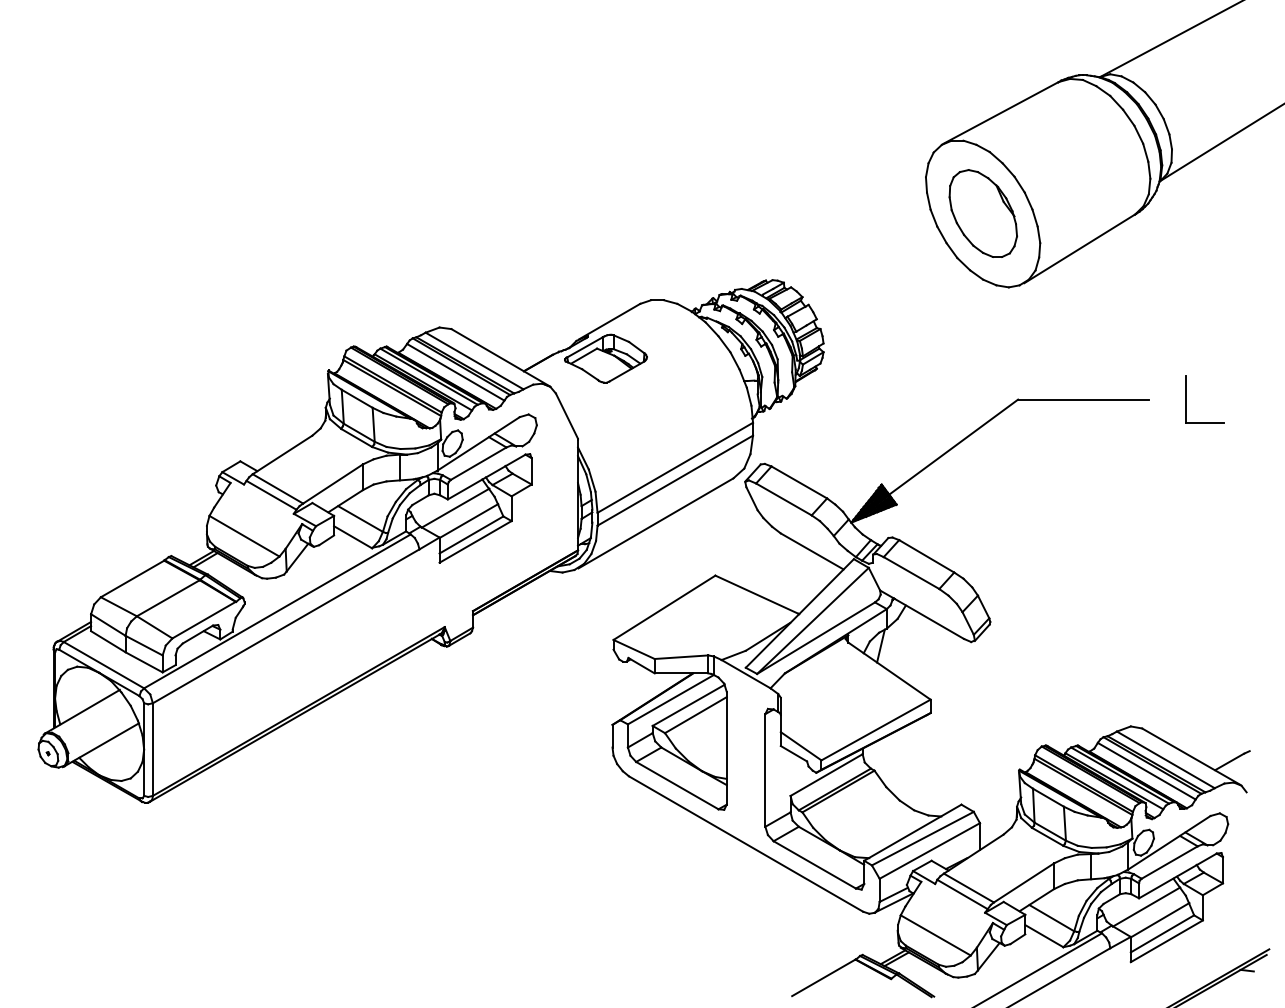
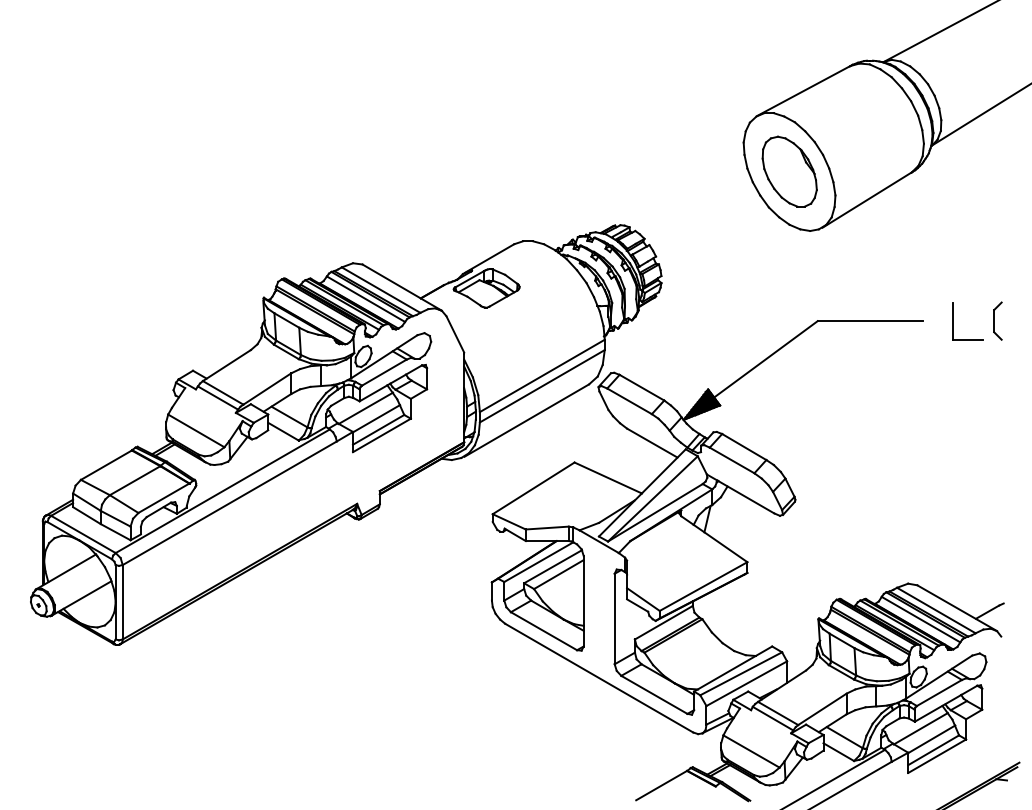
part: (1241, 398) -> (997, 320), added

